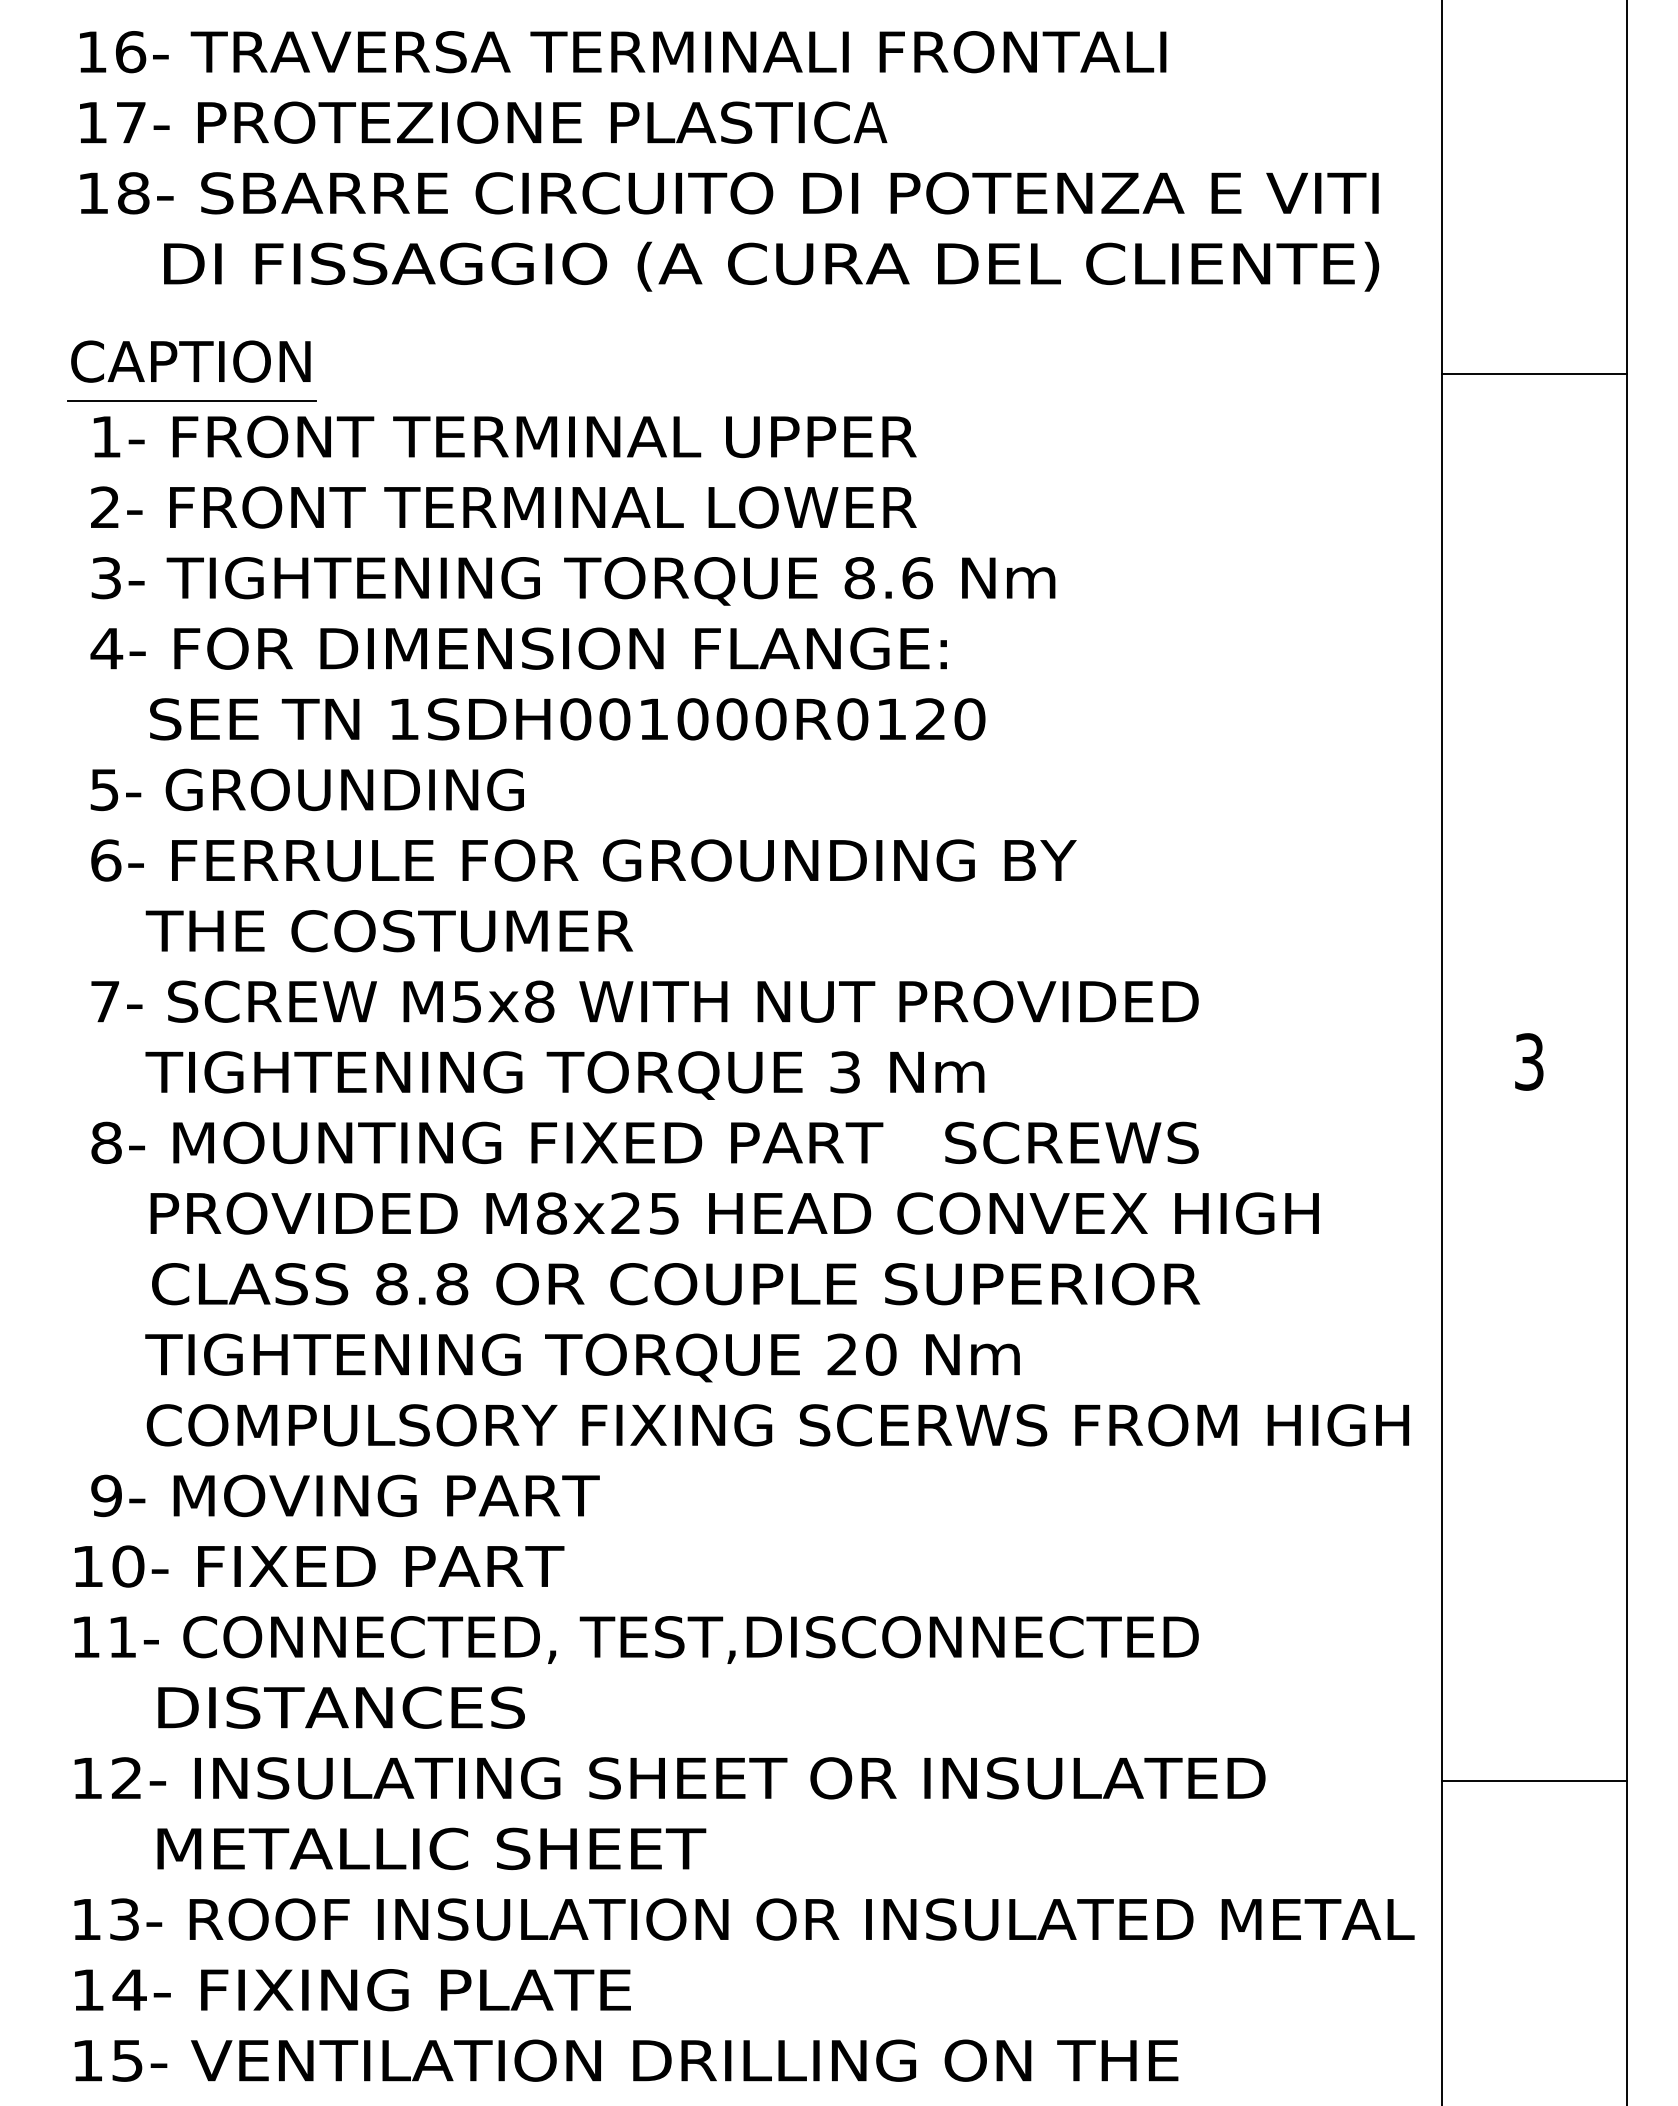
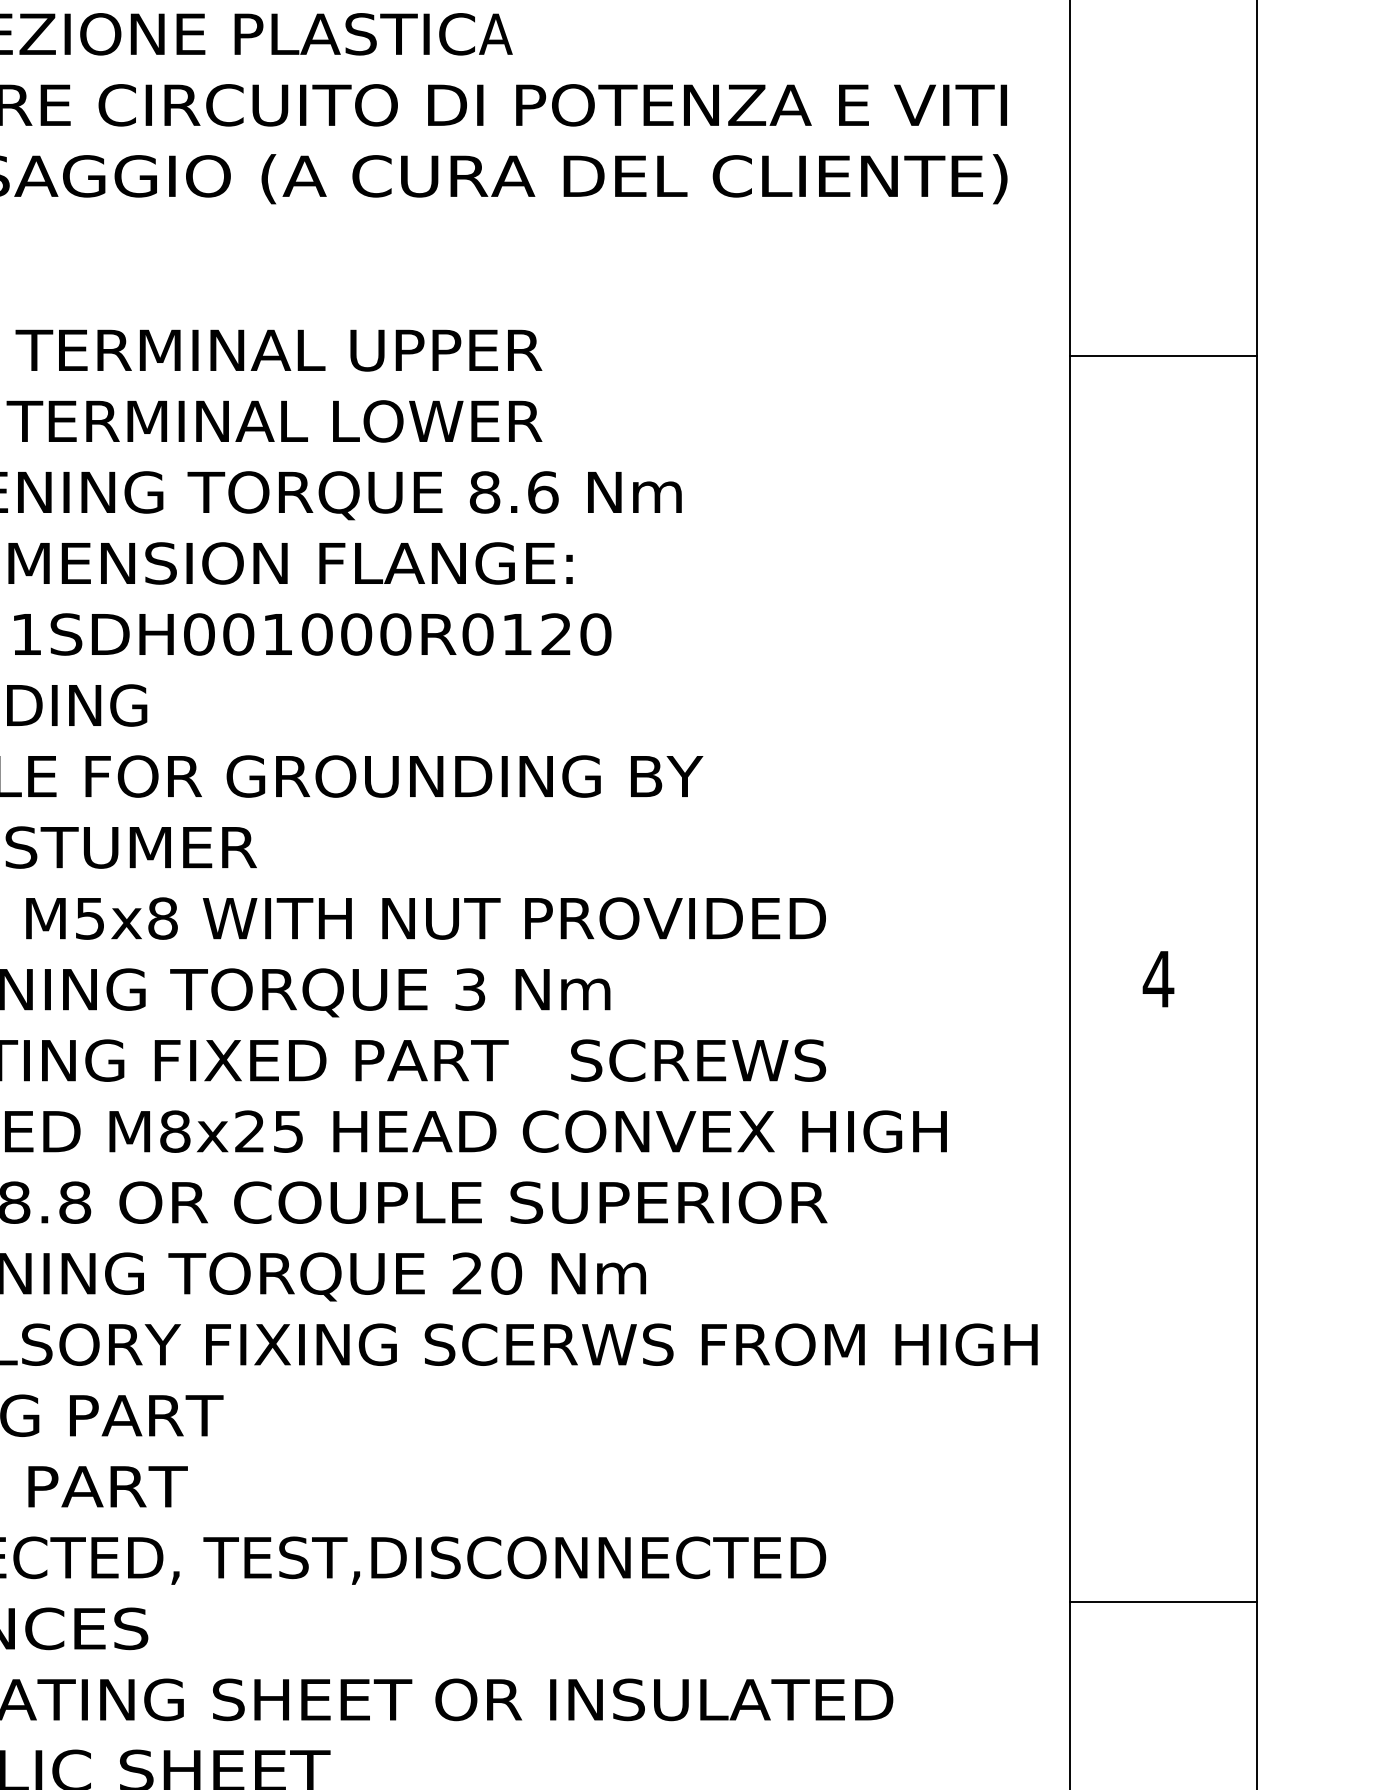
line: (1534, 373) -> (1163, 356), moved
text: (1528, 1061) -> (1157, 978), 3 -> 4
line: (1534, 1781) -> (1163, 1602), moved

